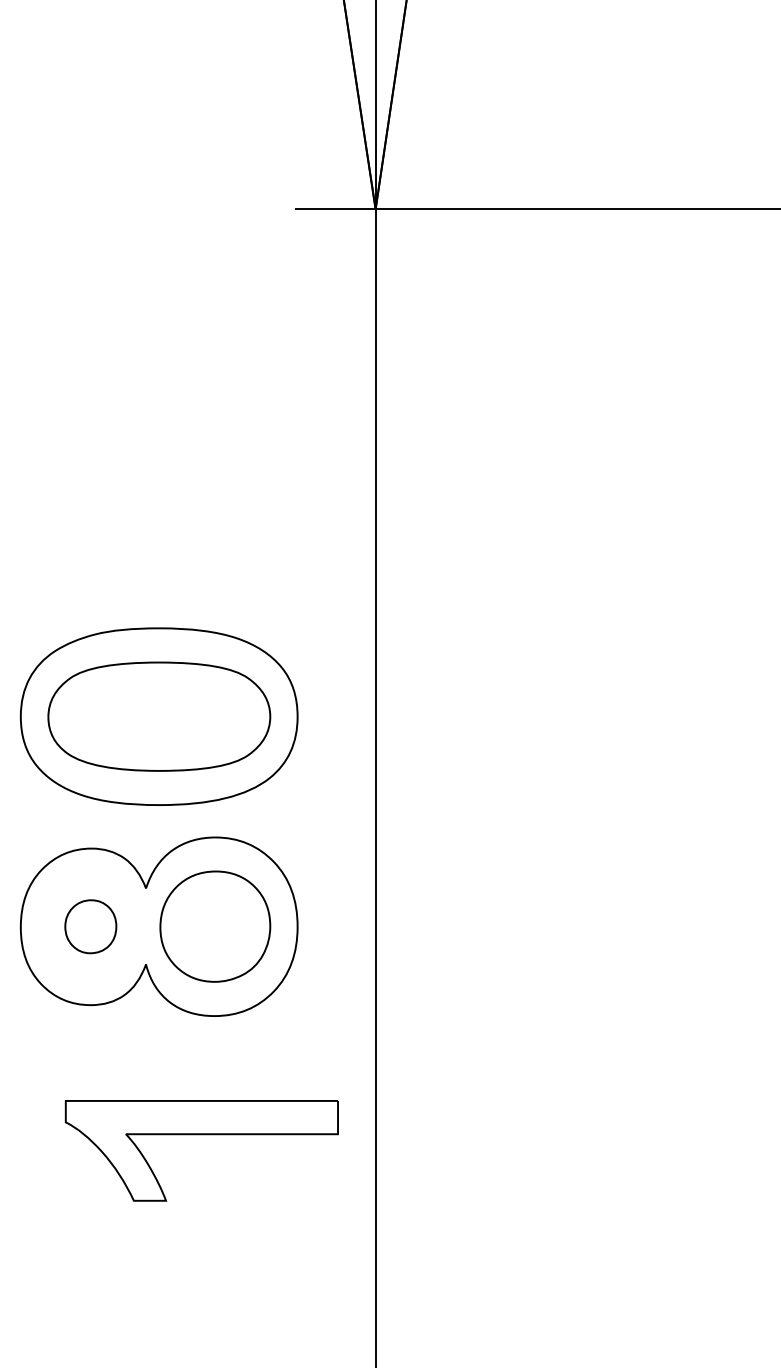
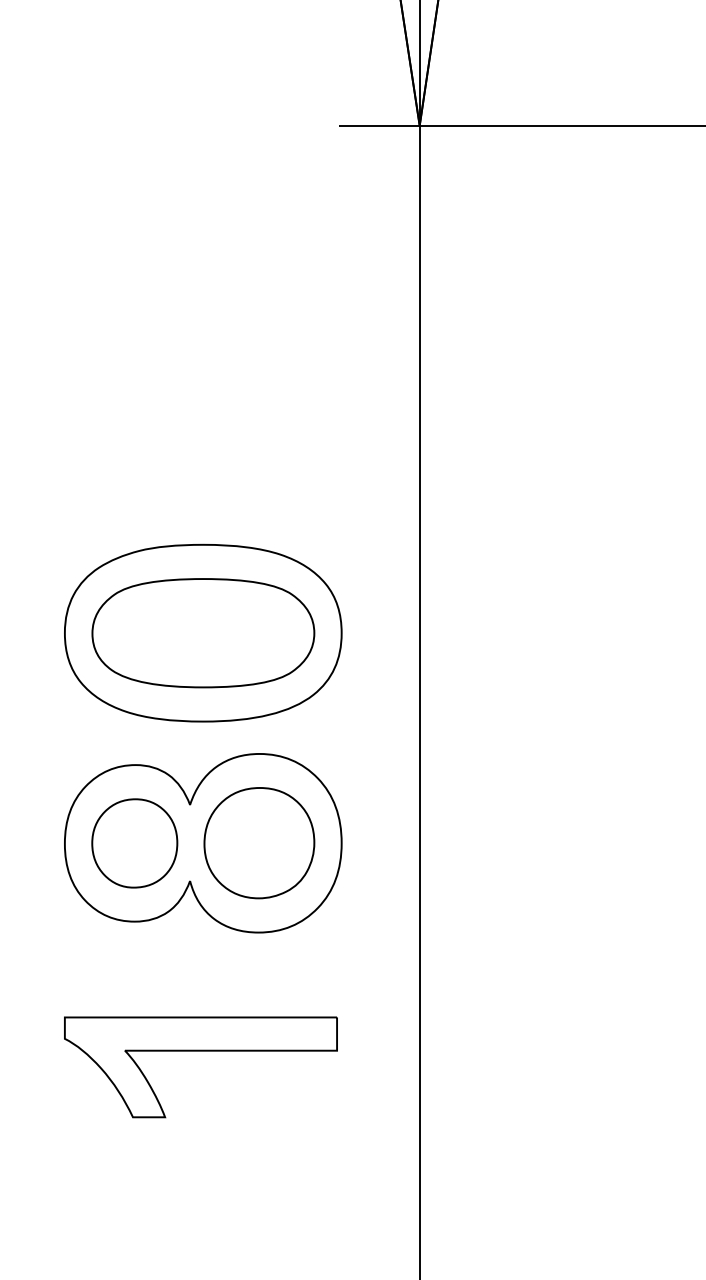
part: (90, 926) -> (134, 842), size x1.67
part: (201, 1135) -> (200, 1051), moved

